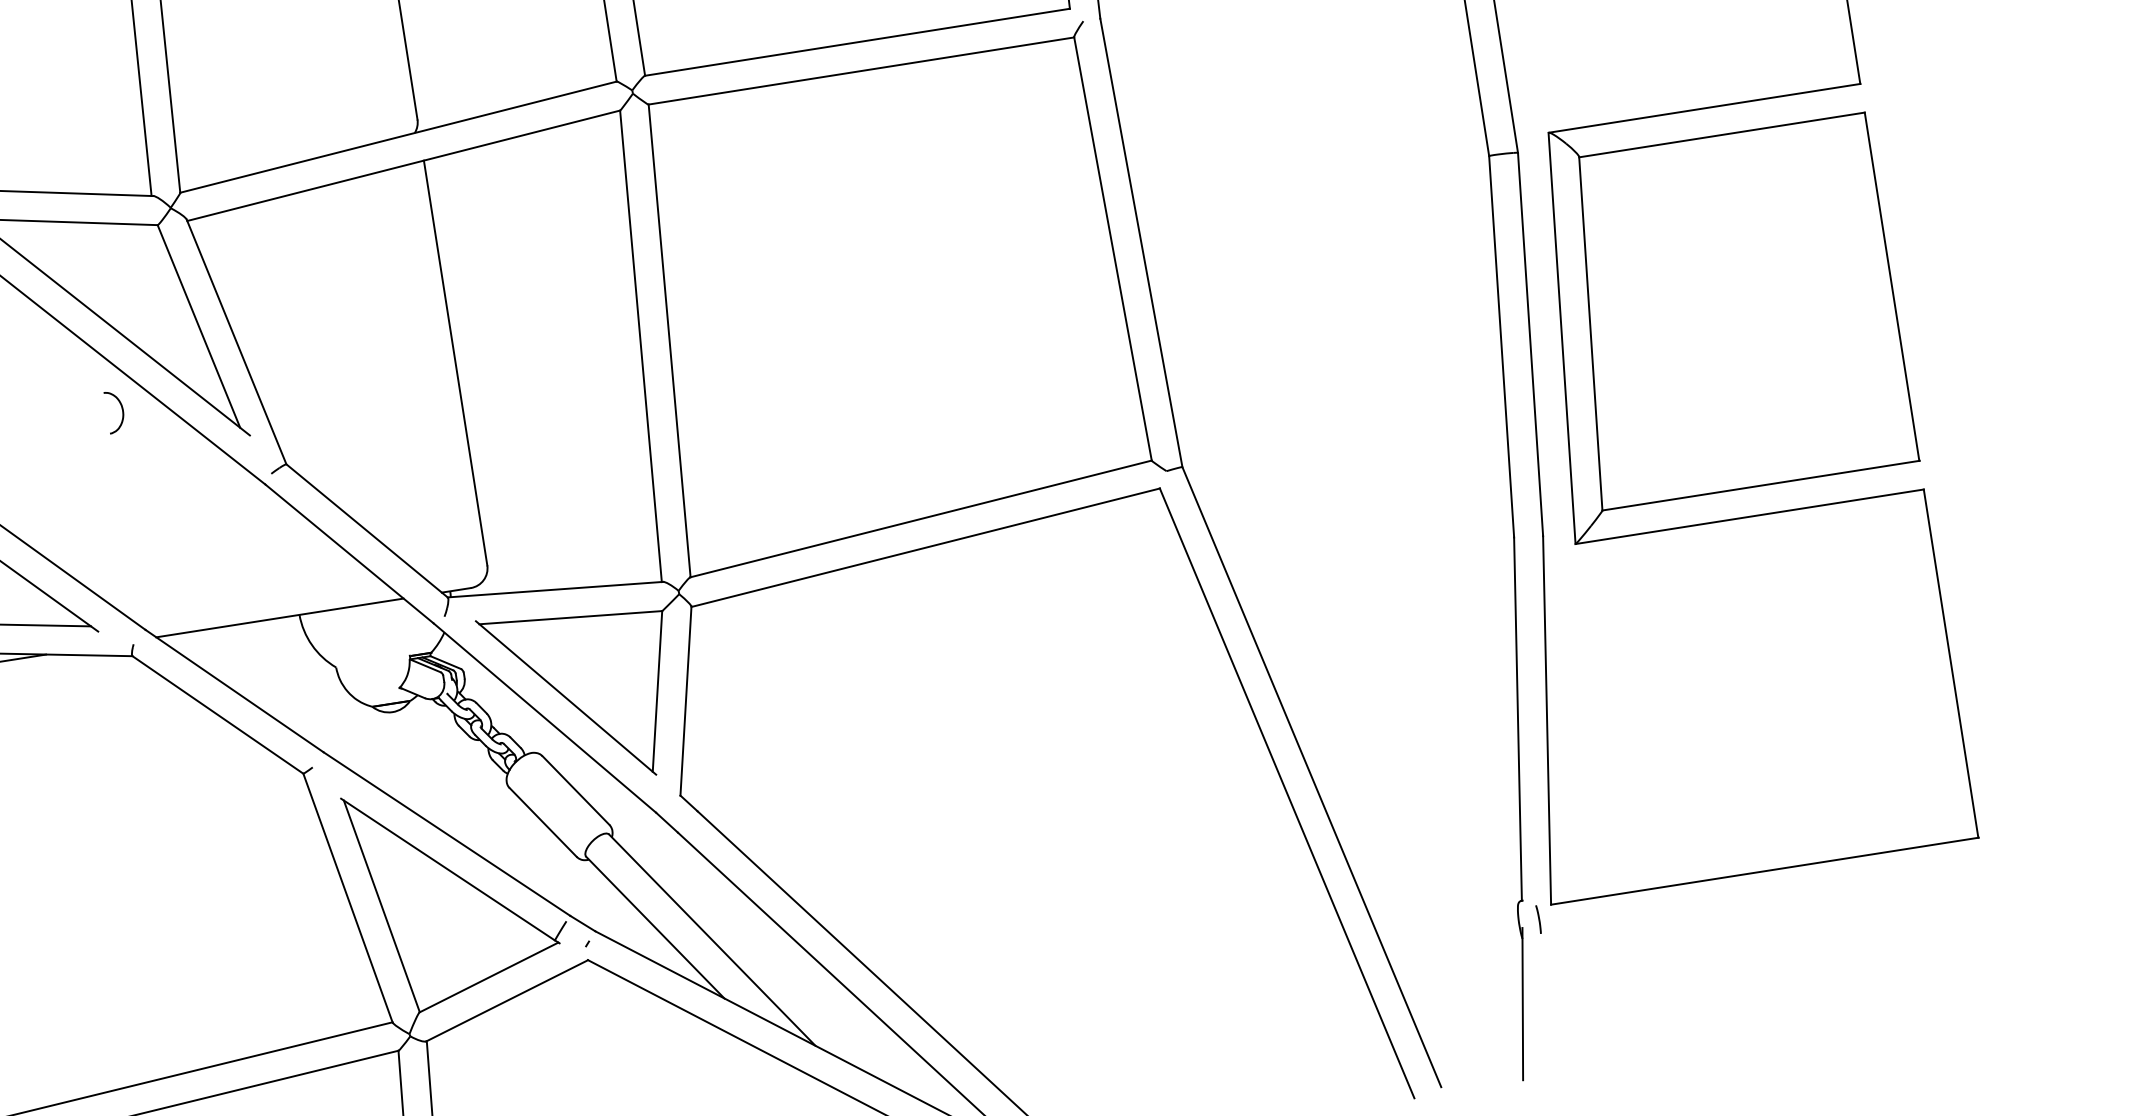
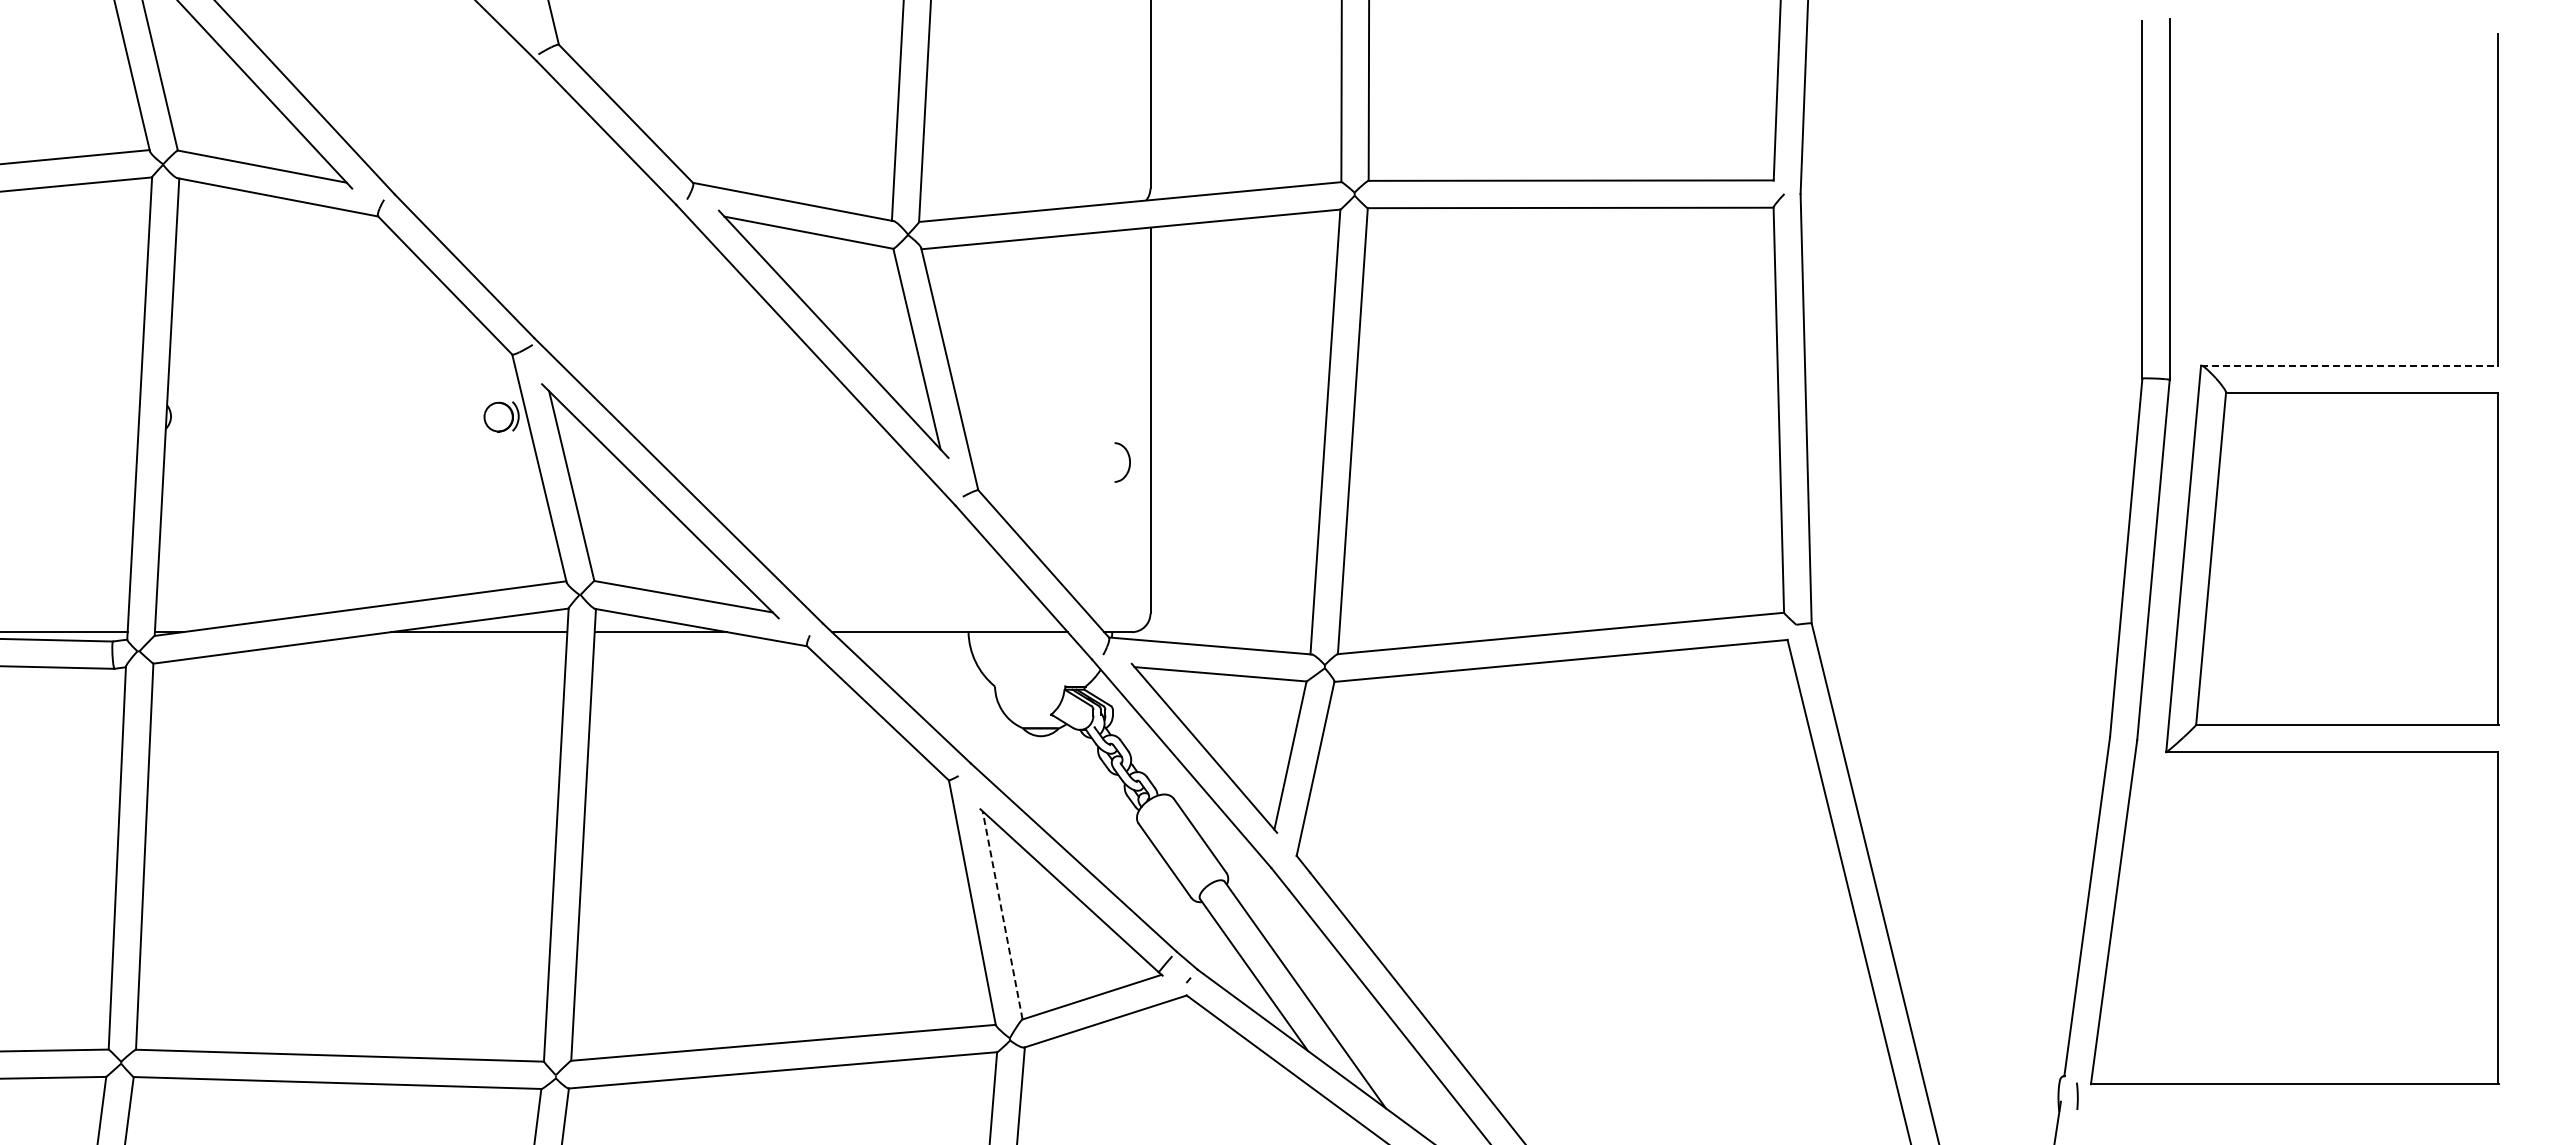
line: (1705, 108) -> (2350, 365), solid -> dashed
curve: (120, 407) -> (1128, 459), moved
line: (381, 906) -> (1002, 915), solid -> dashed

